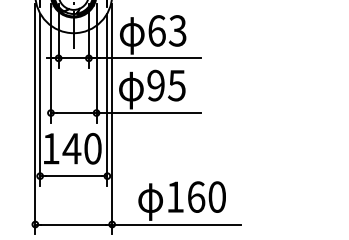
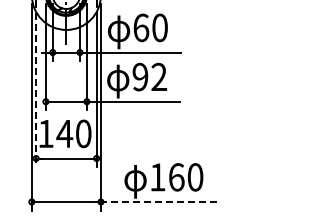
text: (177, 30) -> (159, 27), 63 -> 60
text: (177, 84) -> (159, 76), 95 -> 92
line: (40, 100) -> (36, 90), solid -> dashed
line: (176, 223) -> (158, 201), solid -> dashed

